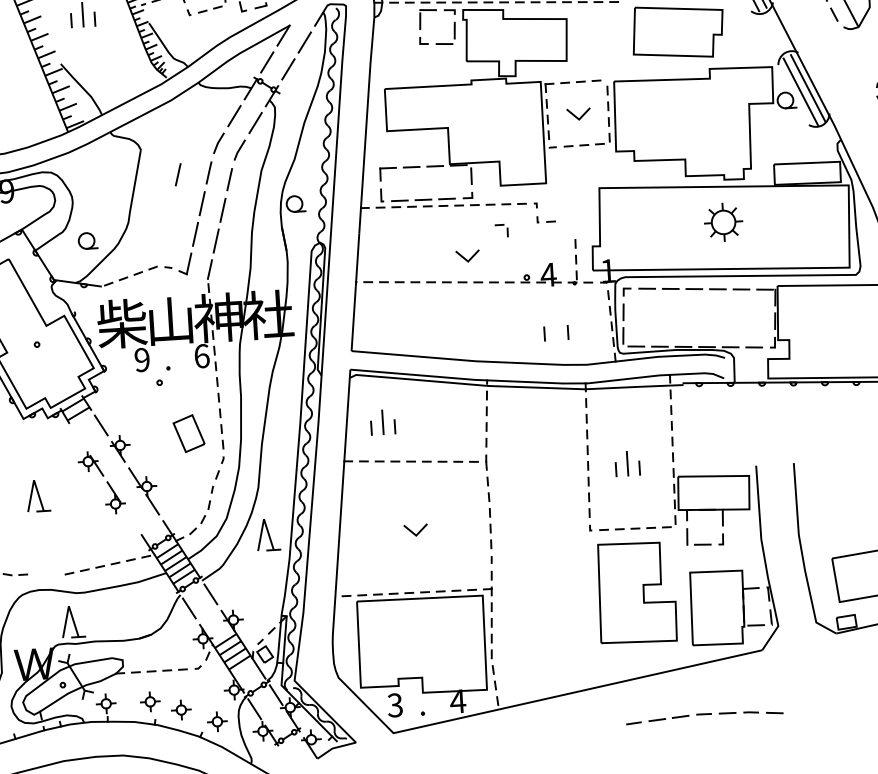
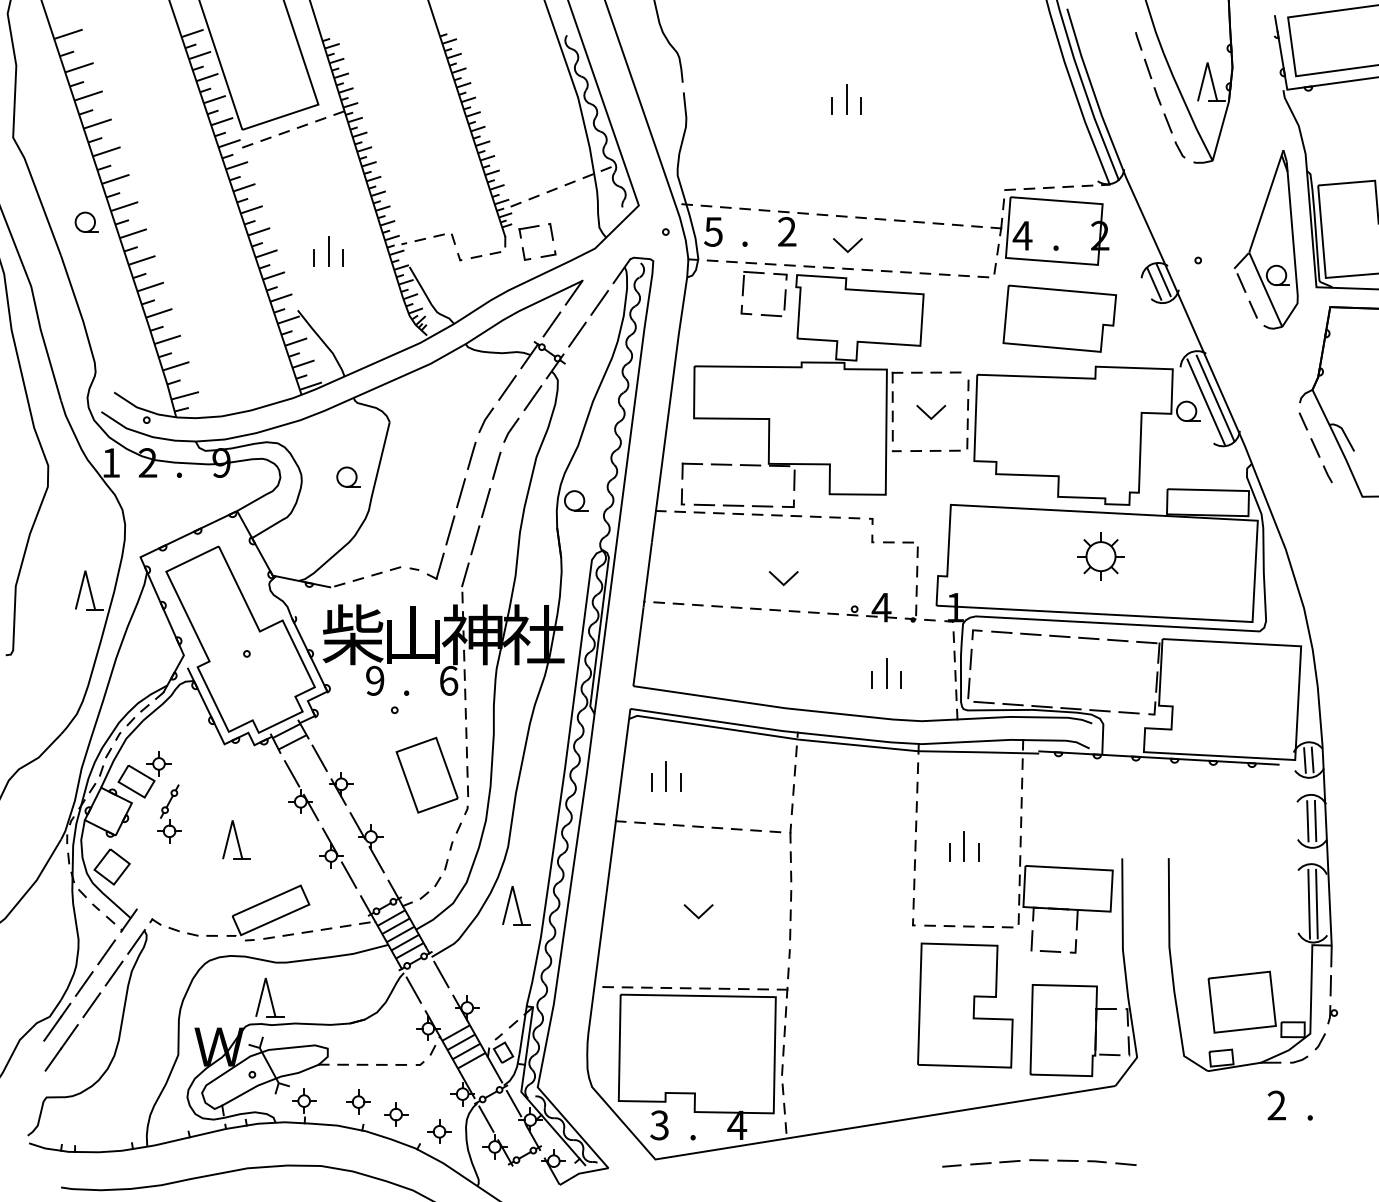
line: (178, 174) -> (433, 455), removed
part: (501, 230) -> (910, 549), moved
part: (87, 240) -> (348, 476), moved
line: (555, 327) -> (886, 673), added
part: (188, 433) -> (426, 774), size x1.67
line: (79, 439) -> (291, 773), added
line: (130, 518) -> (348, 874), added
part: (67, 552) -> (268, 912), added

